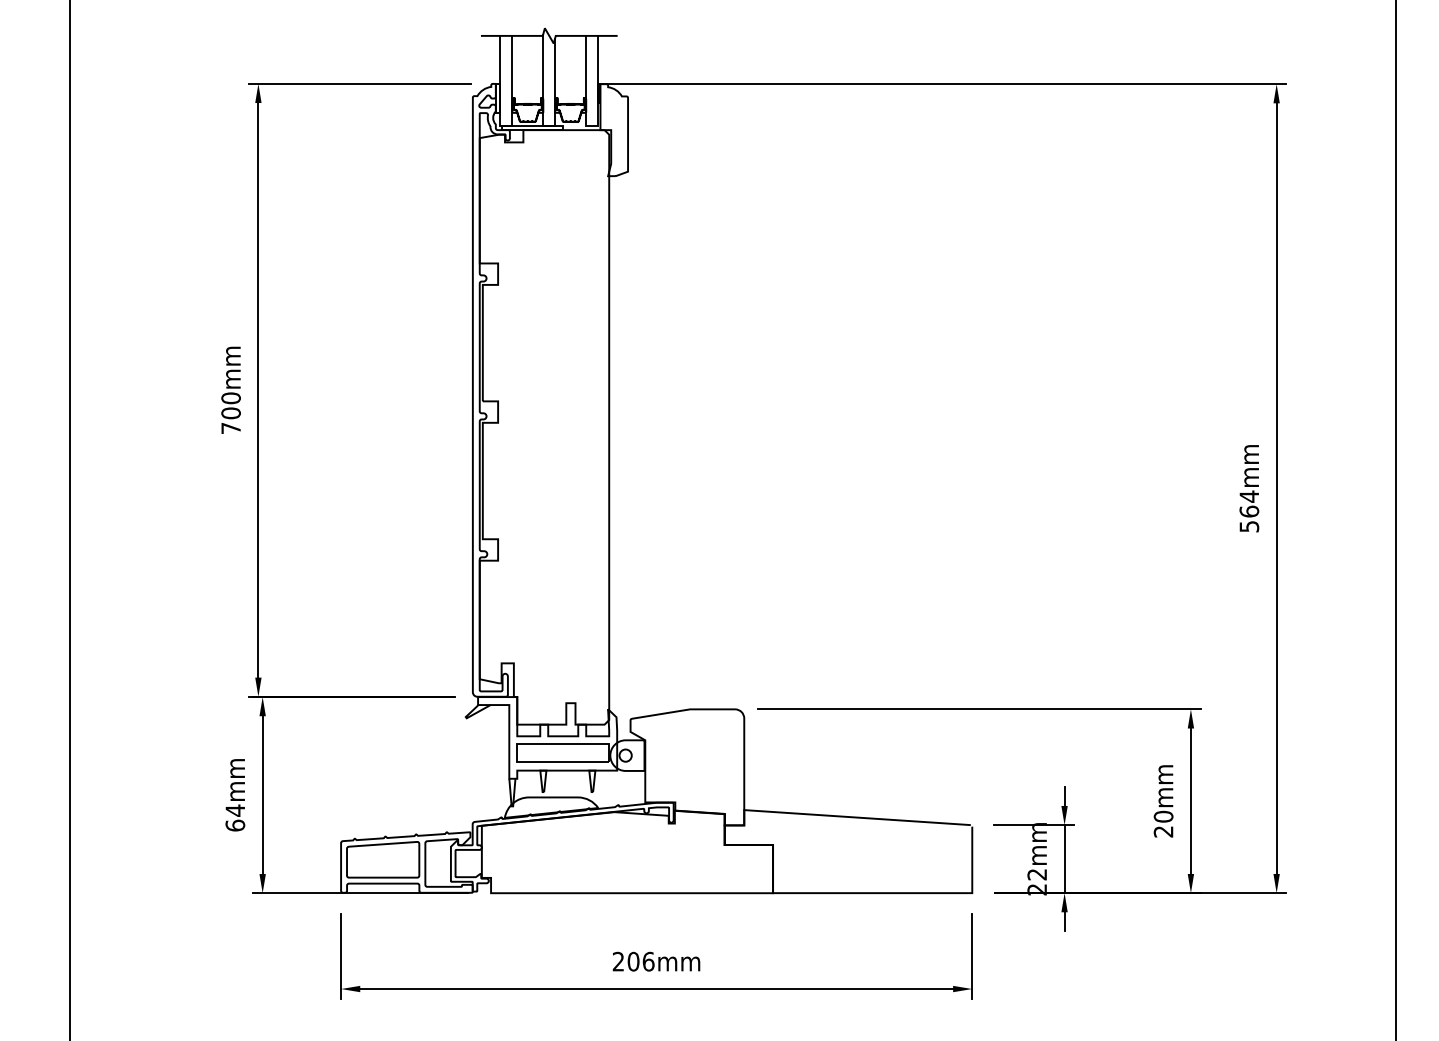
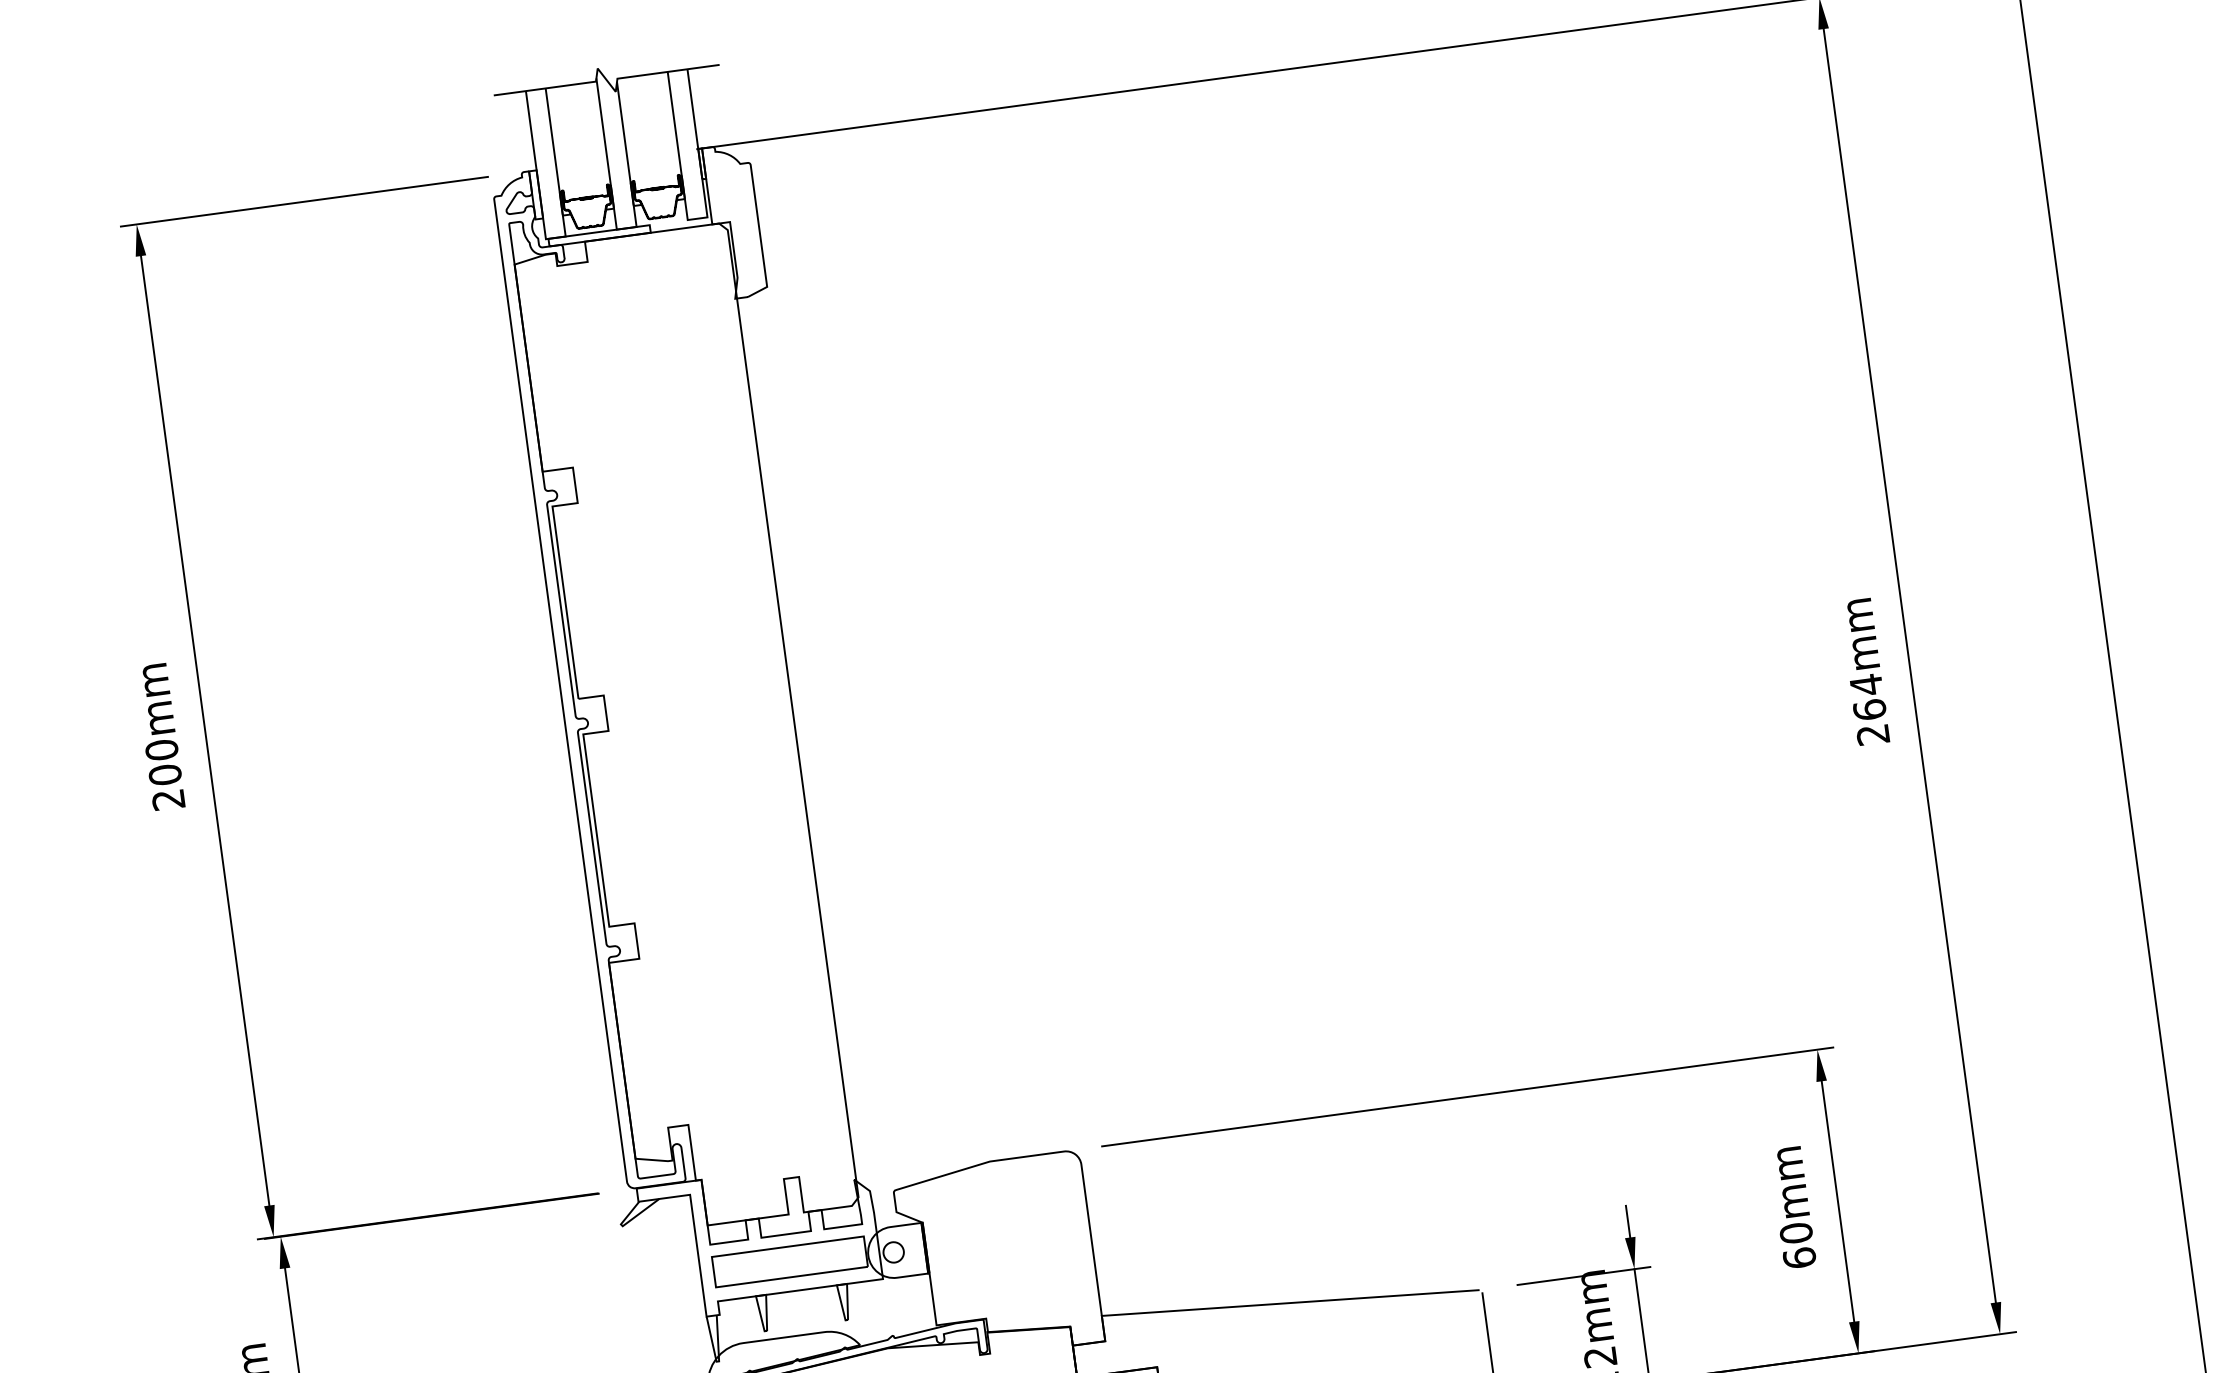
text: (230, 428) -> (167, 800), 700mm -> 200mm
text: (1249, 526) -> (1873, 734), 564mm -> 264mm
text: (1163, 831) -> (1799, 1257), 20mm -> 60mm

